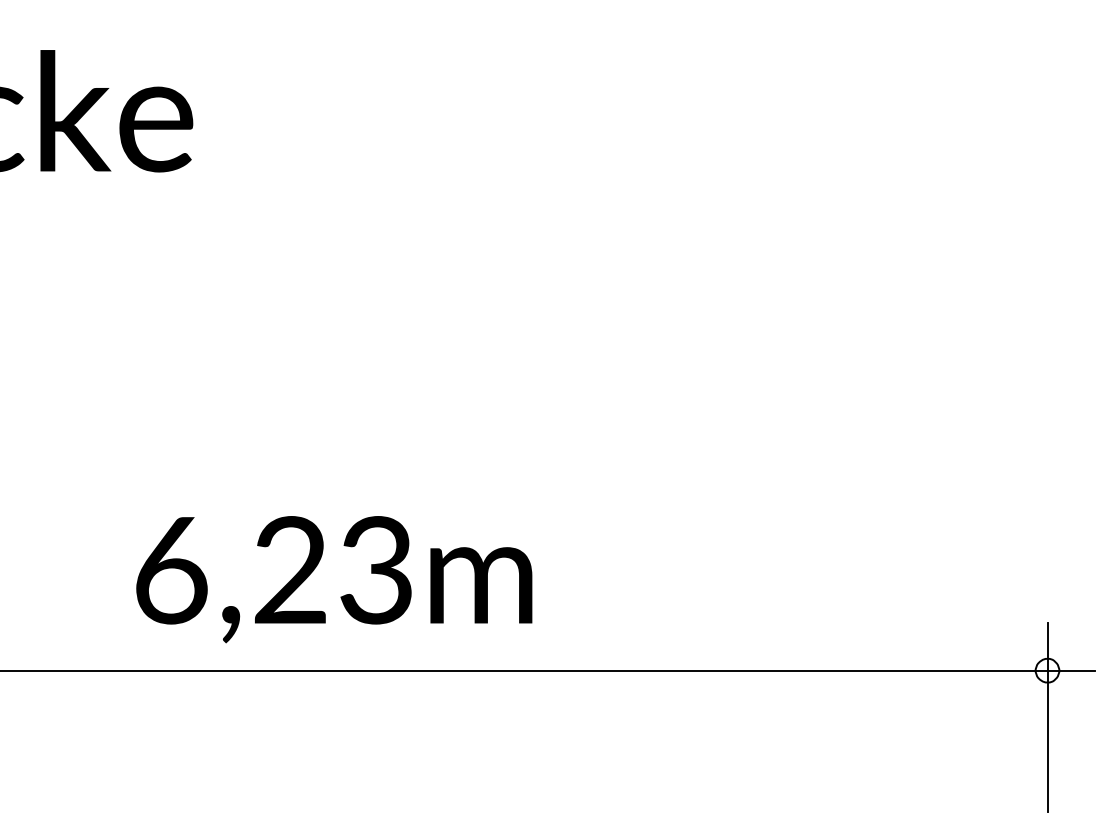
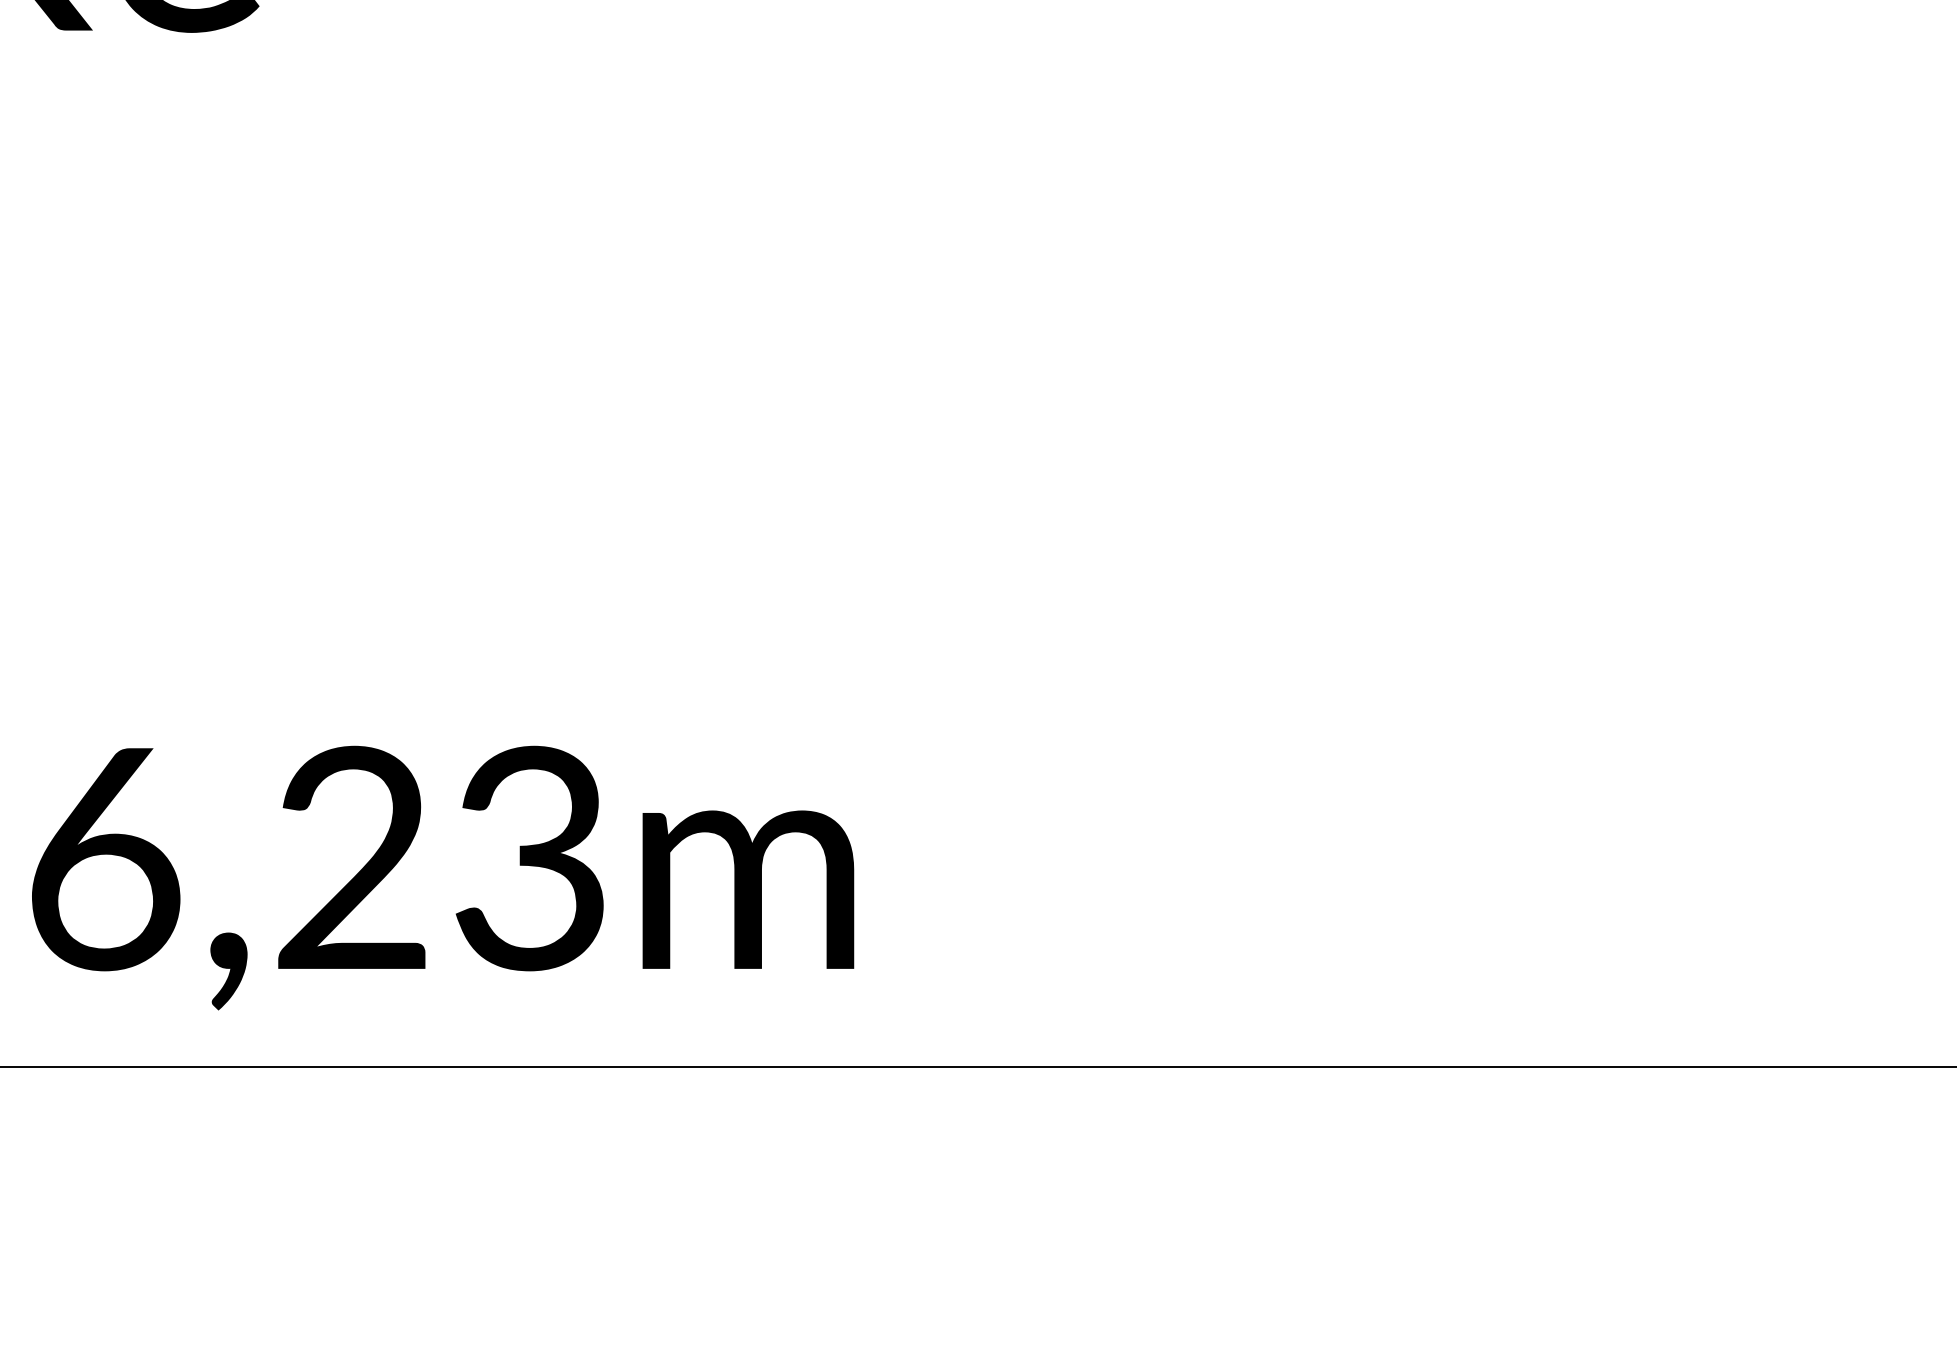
text: (334, 579) -> (443, 877), moved

